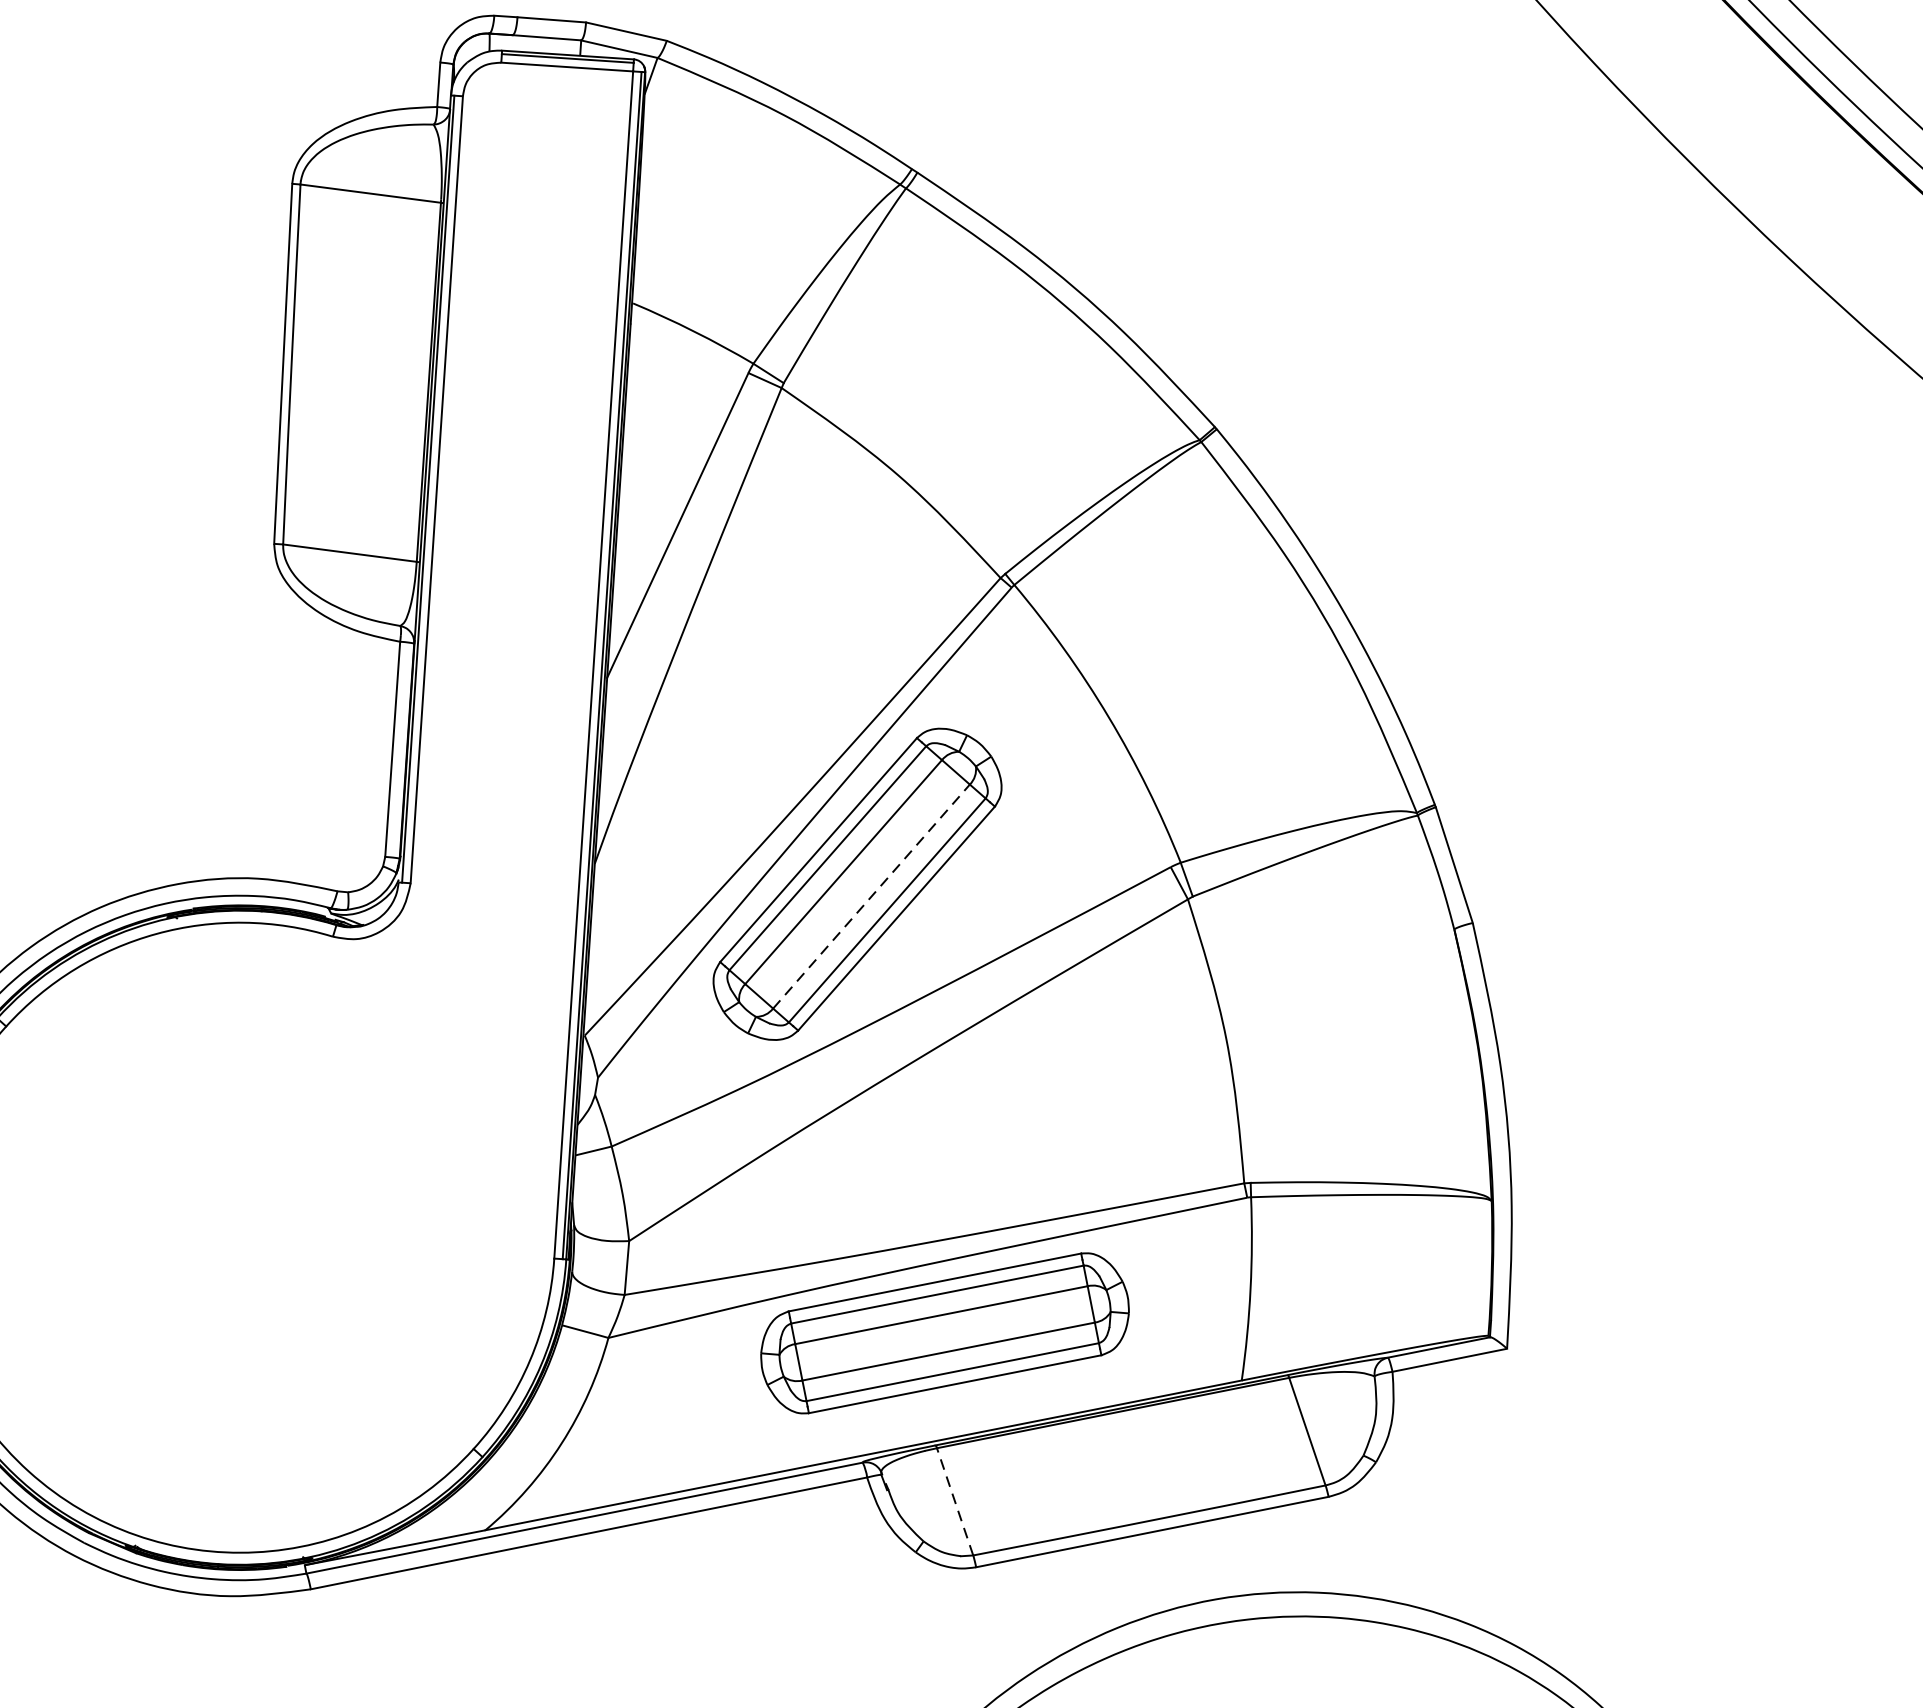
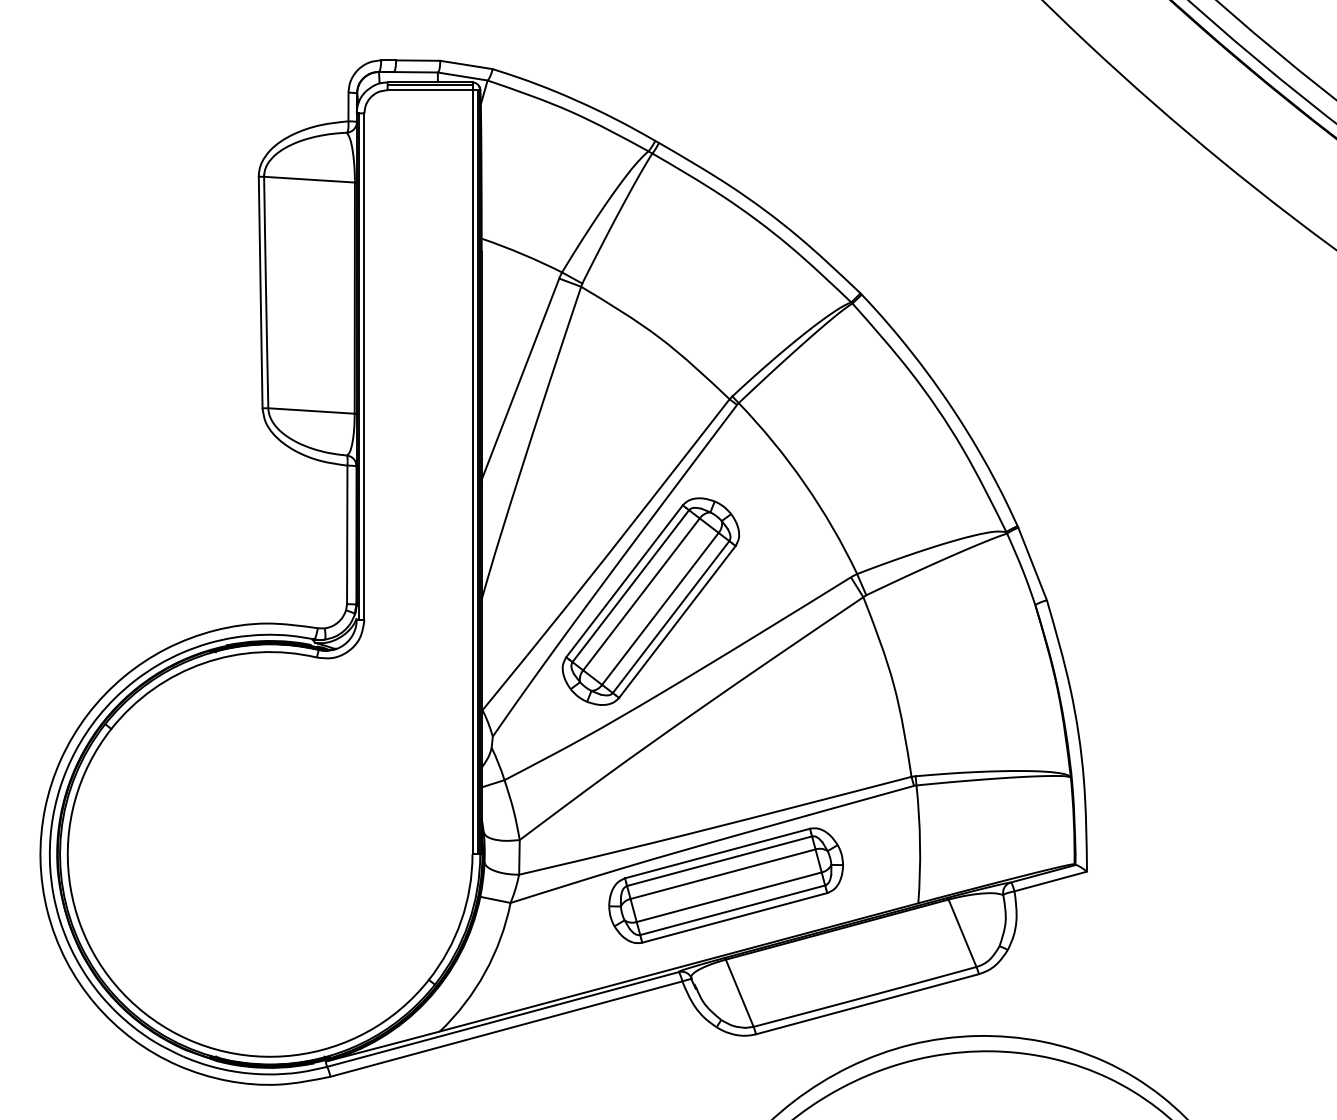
line: (871, 895) -> (660, 608), dashed -> solid
line: (954, 1500) -> (739, 992), dashed -> solid

